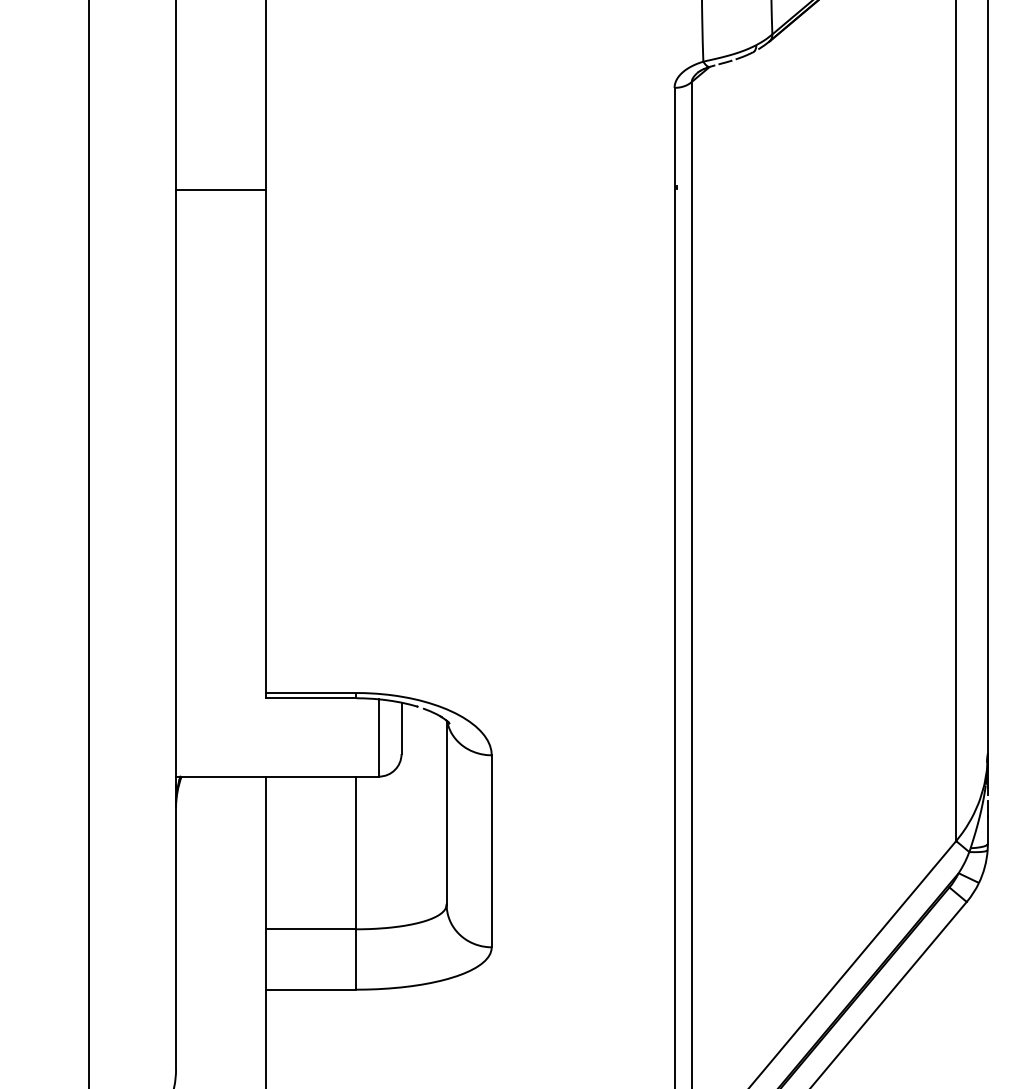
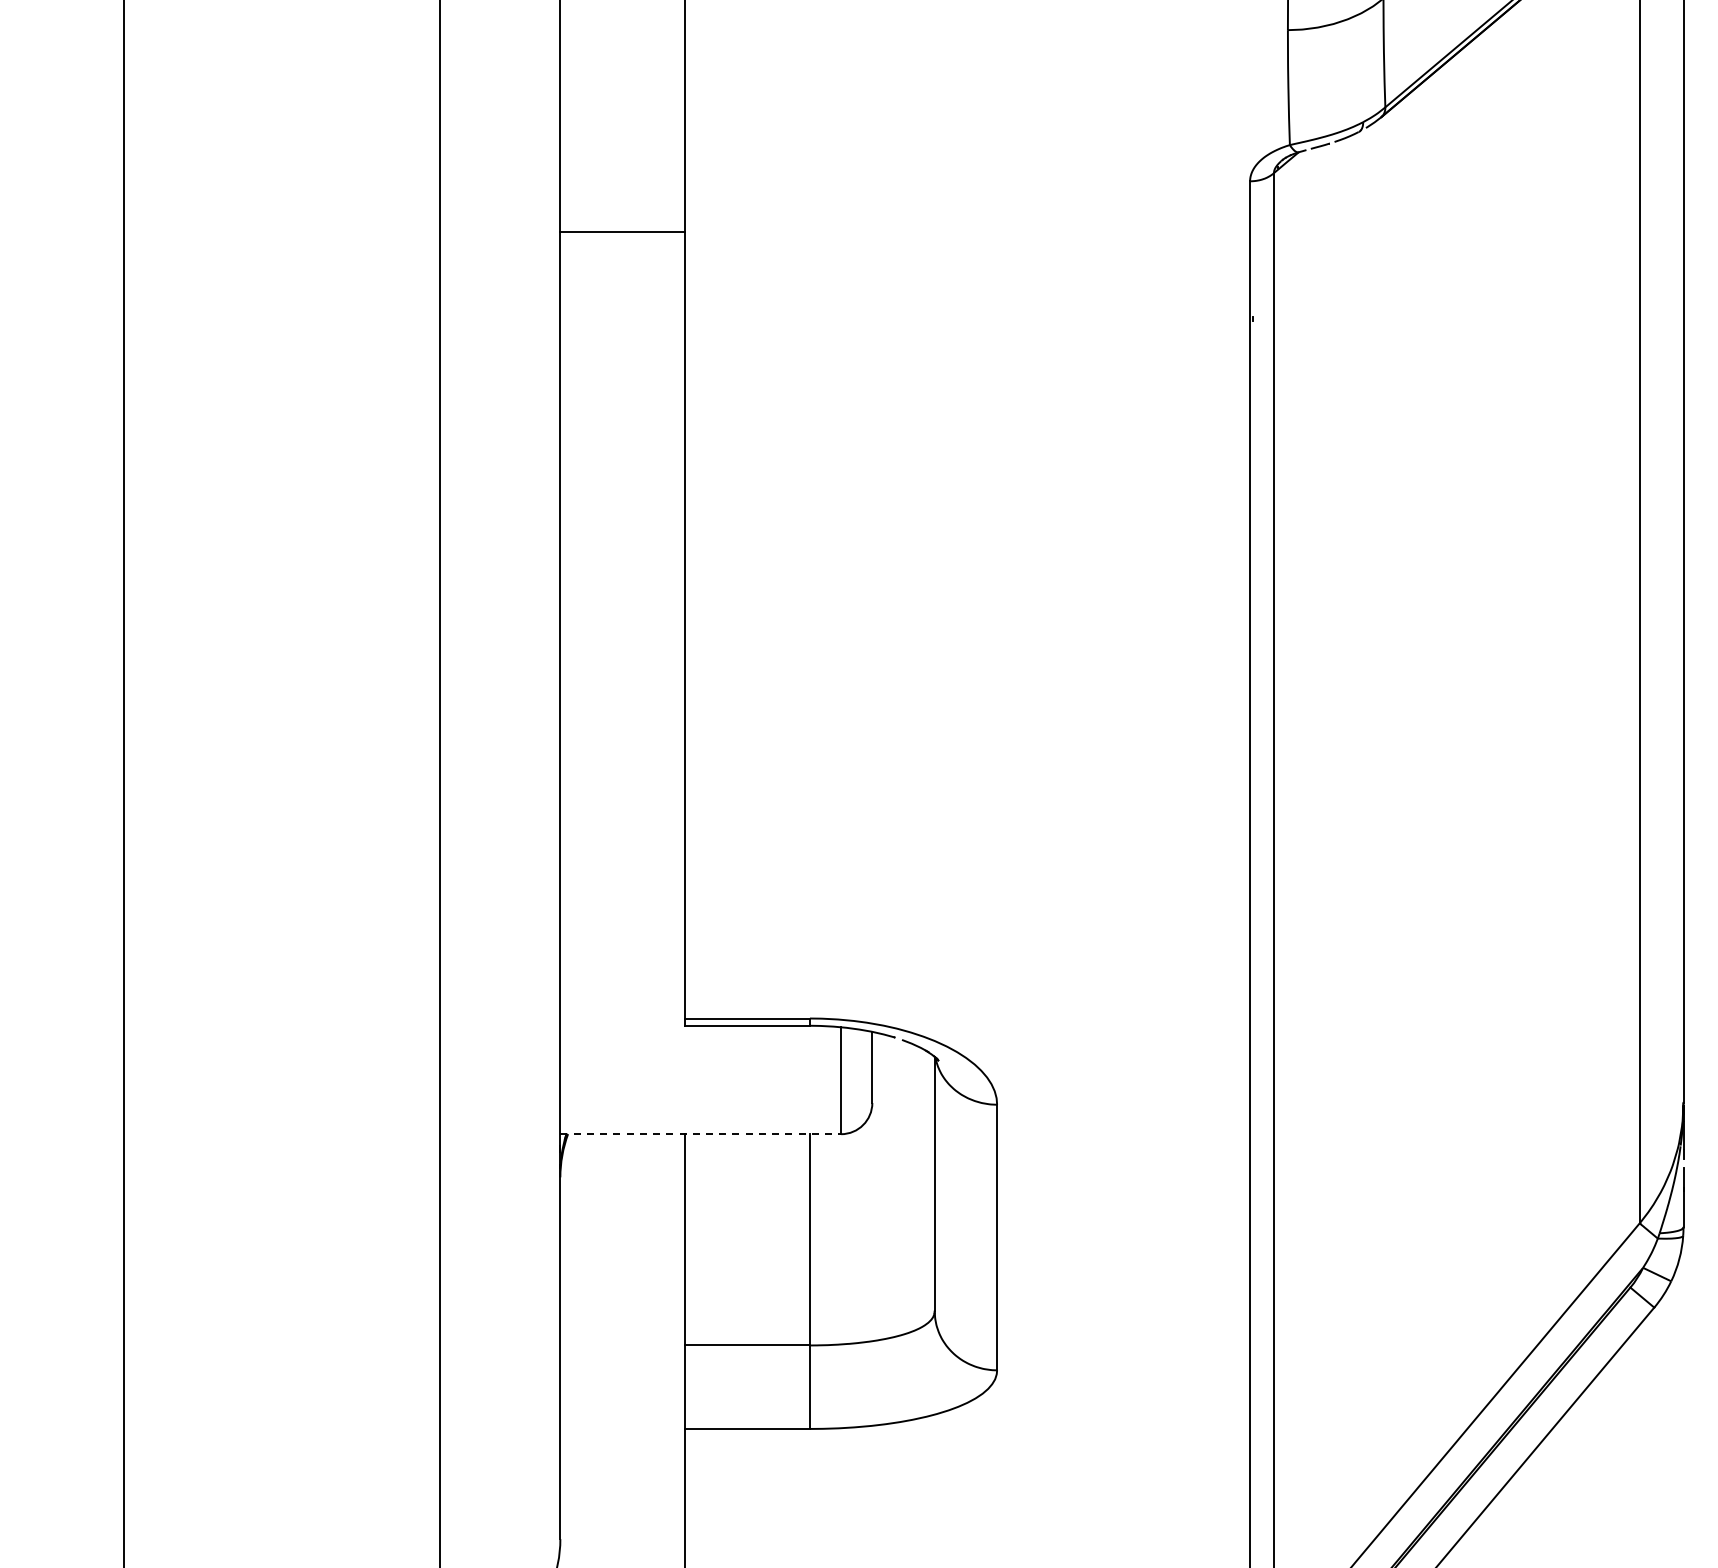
line: (220, 190) -> (622, 232), moved
line: (278, 776) -> (701, 1134), solid -> dashed

